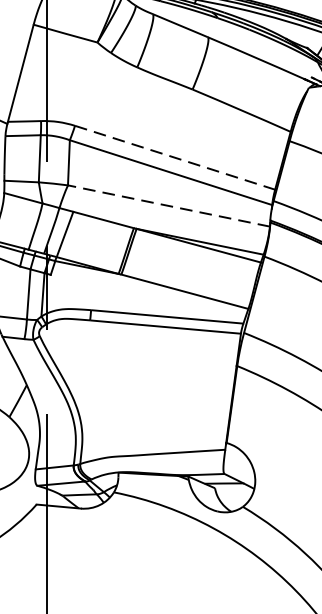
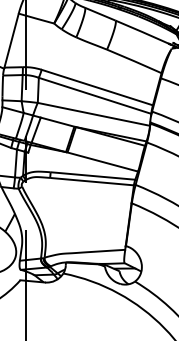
line: (175, 157) -> (97, 87), dashed -> solid
line: (168, 206) -> (93, 114), dashed -> solid

